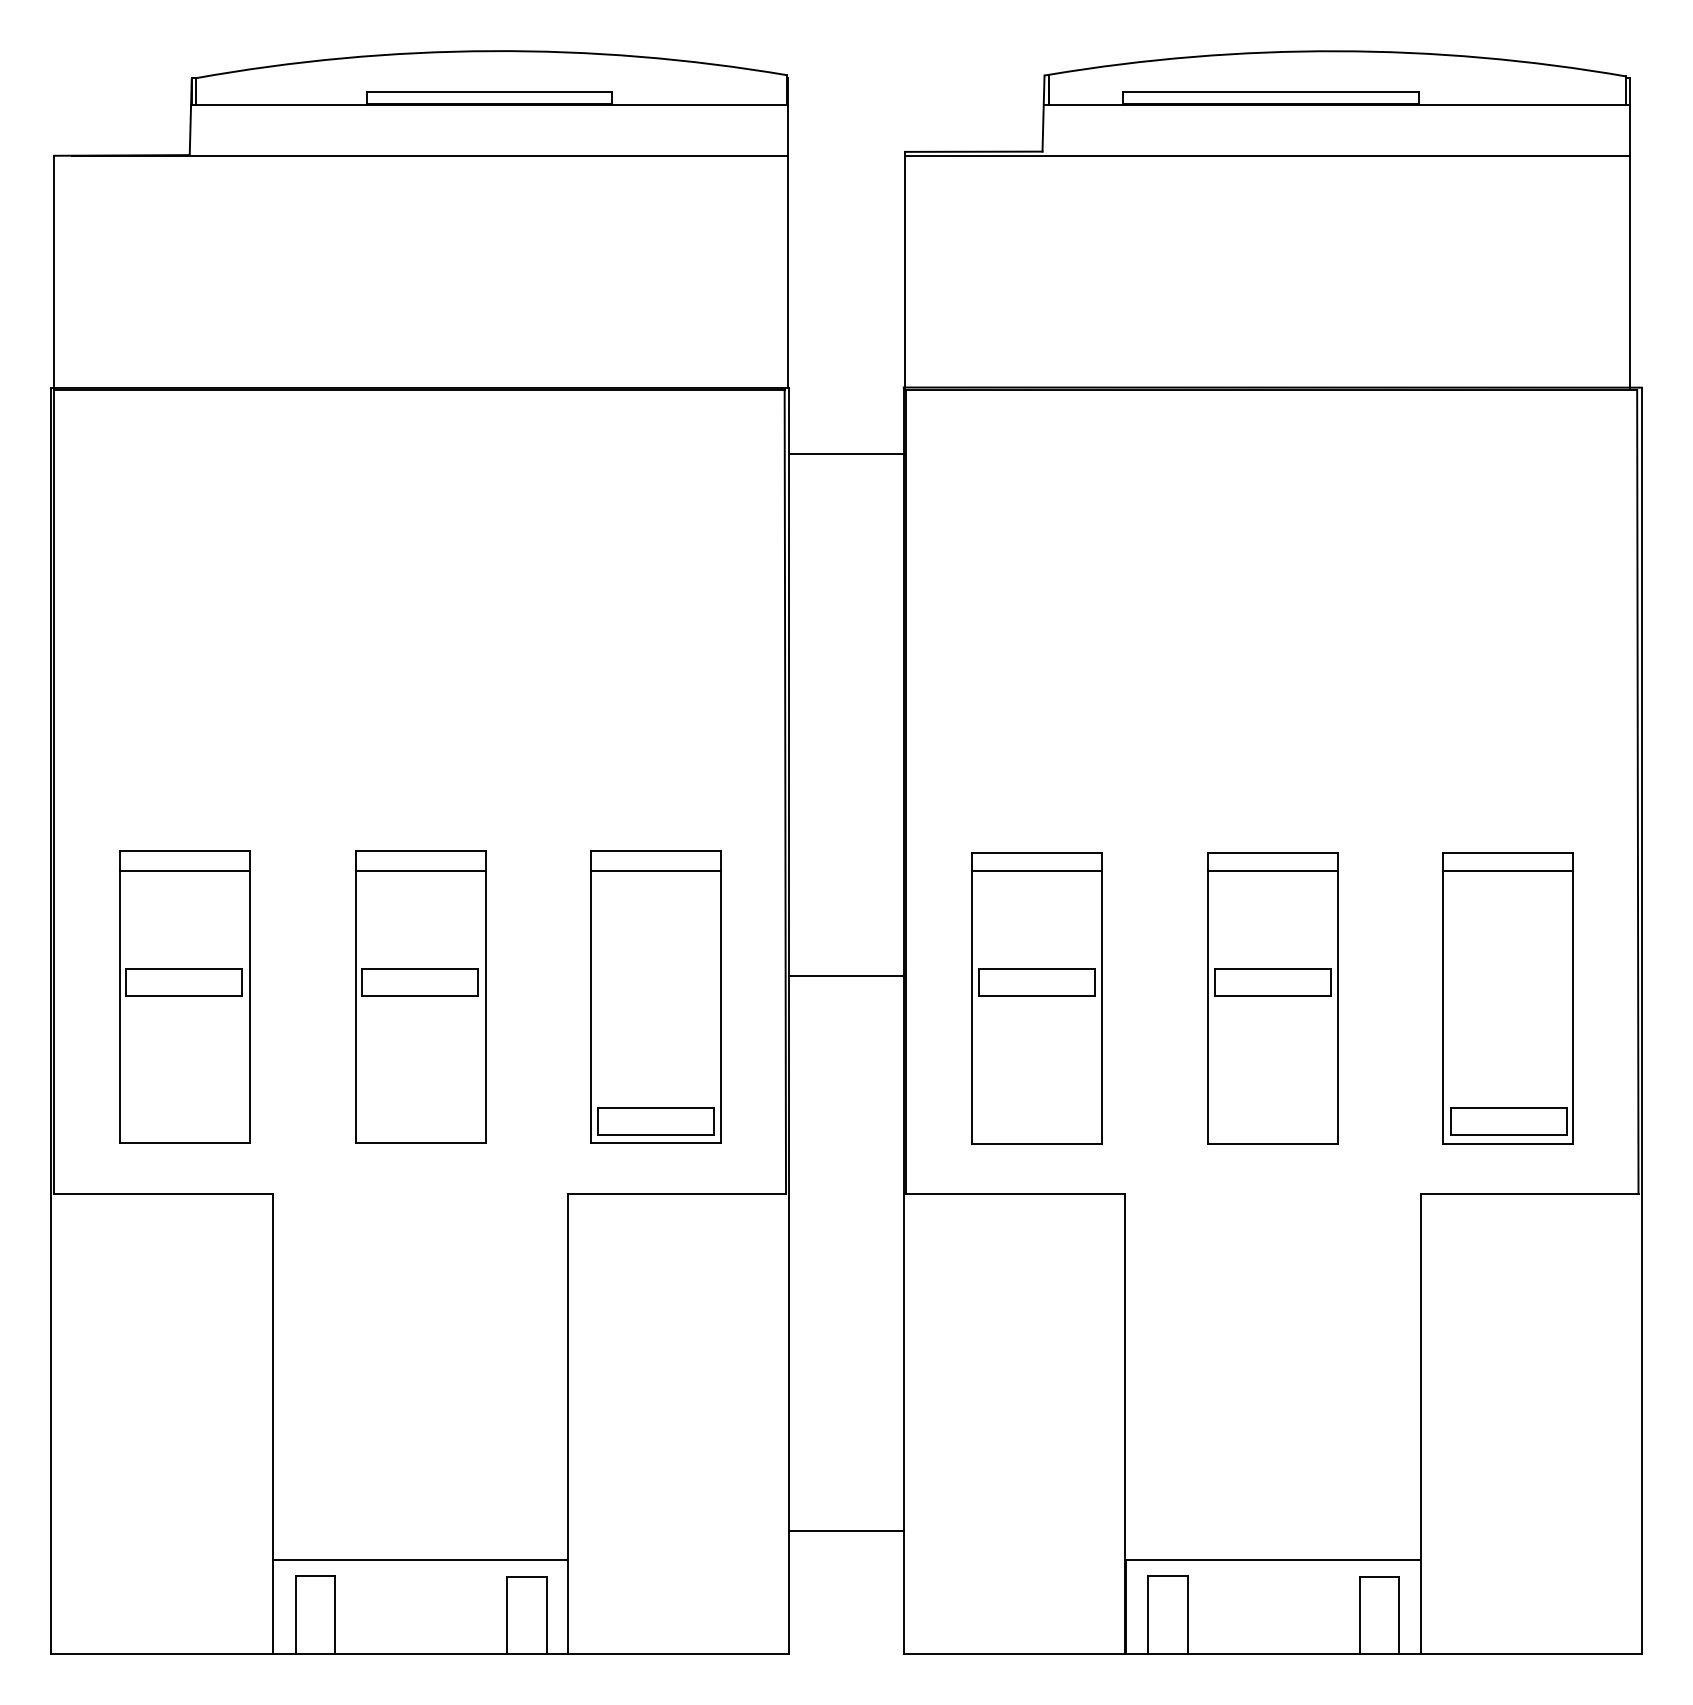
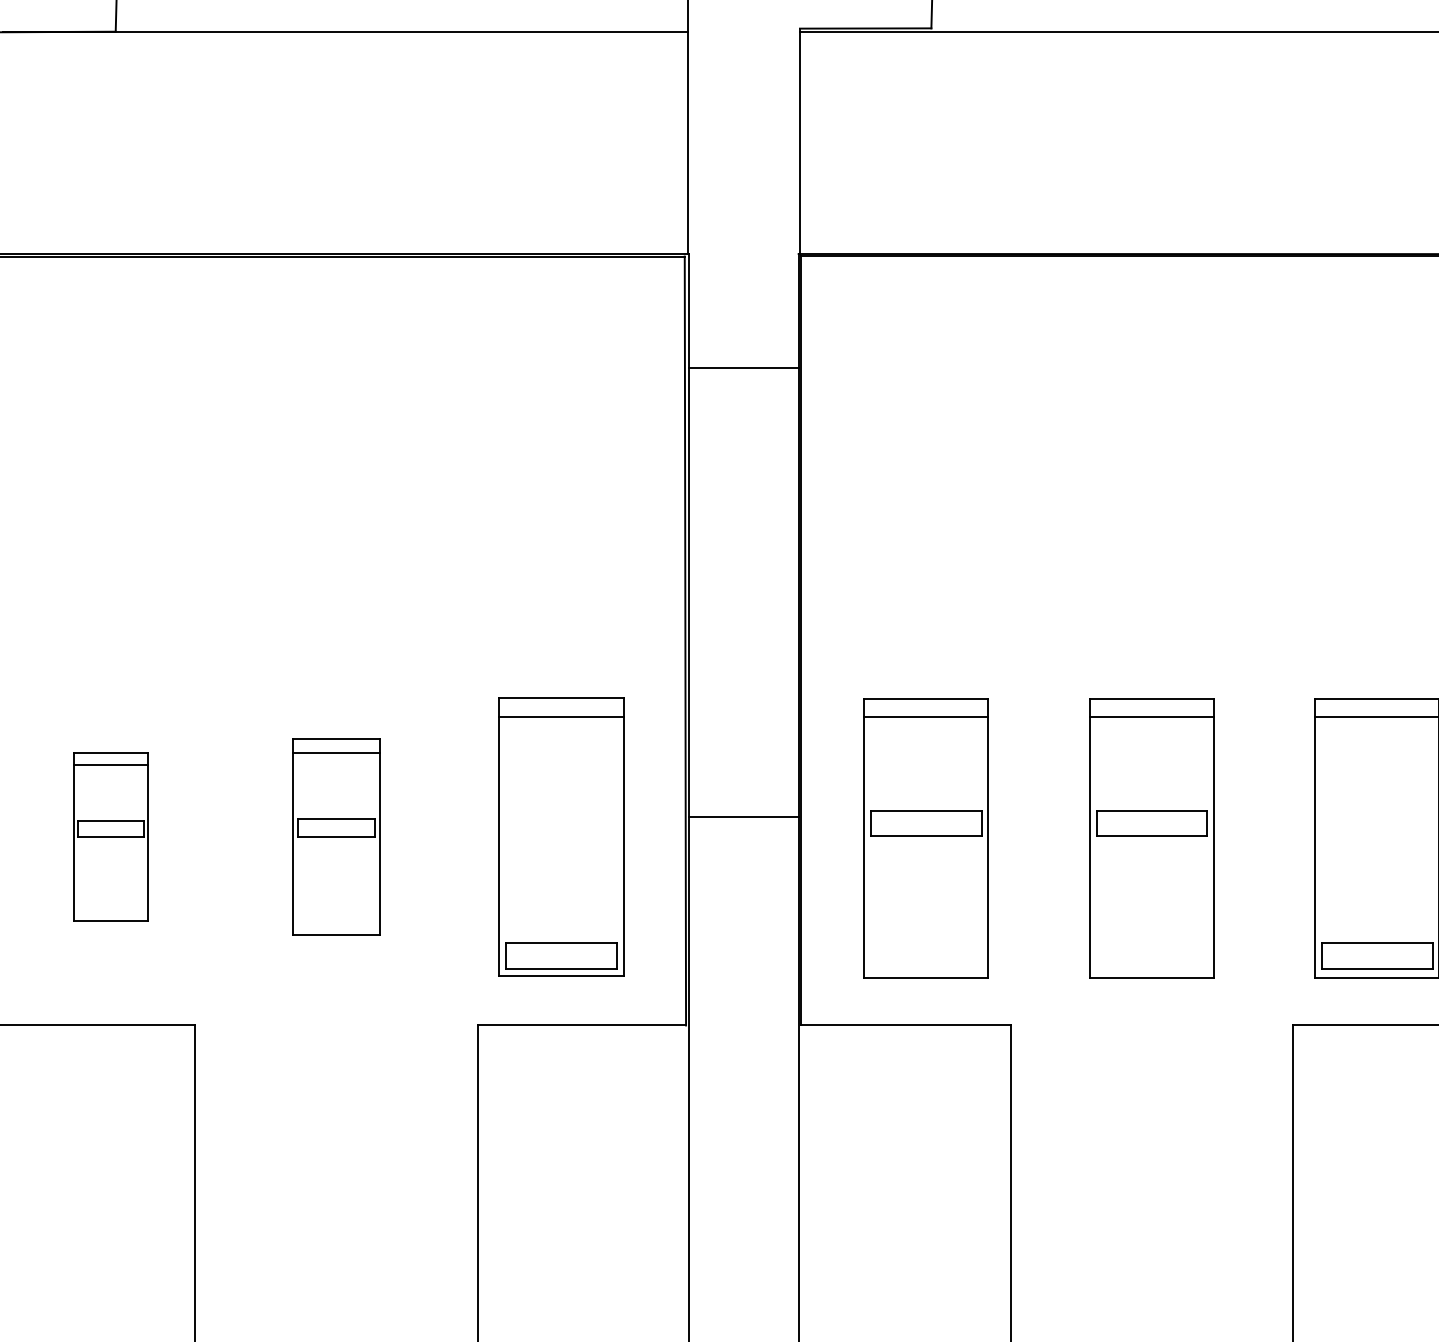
line: (846, 453) -> (743, 367), moved
part: (184, 996) -> (110, 836), size x0.6
part: (420, 996) -> (336, 836), size x0.7

